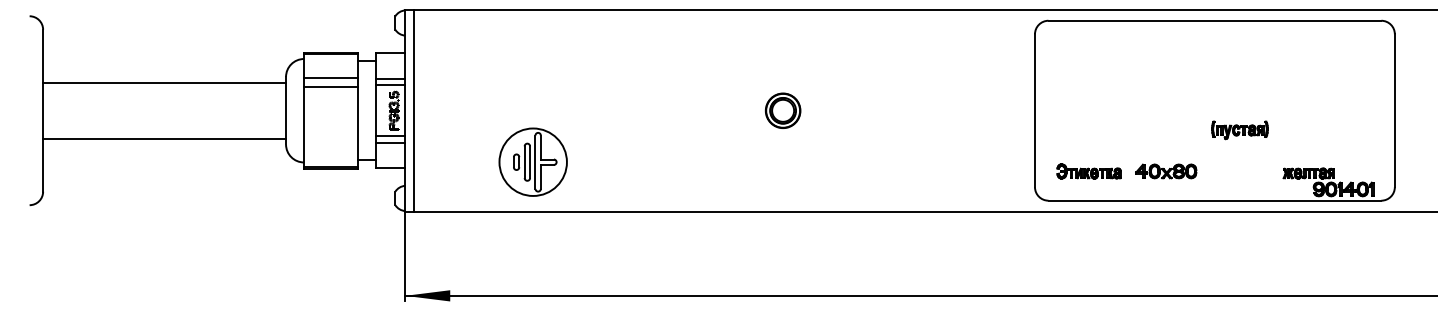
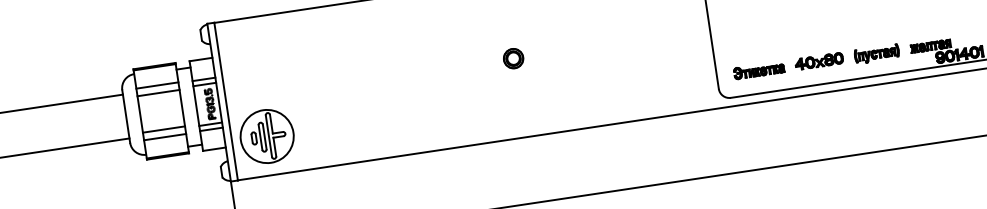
part: (782, 110) -> (513, 58), size x0.71
part: (1239, 130) -> (876, 54), moved
line: (331, 134) -> (164, 129), added
line: (331, 143) -> (165, 136), added
part: (532, 161) -> (266, 136), moved

